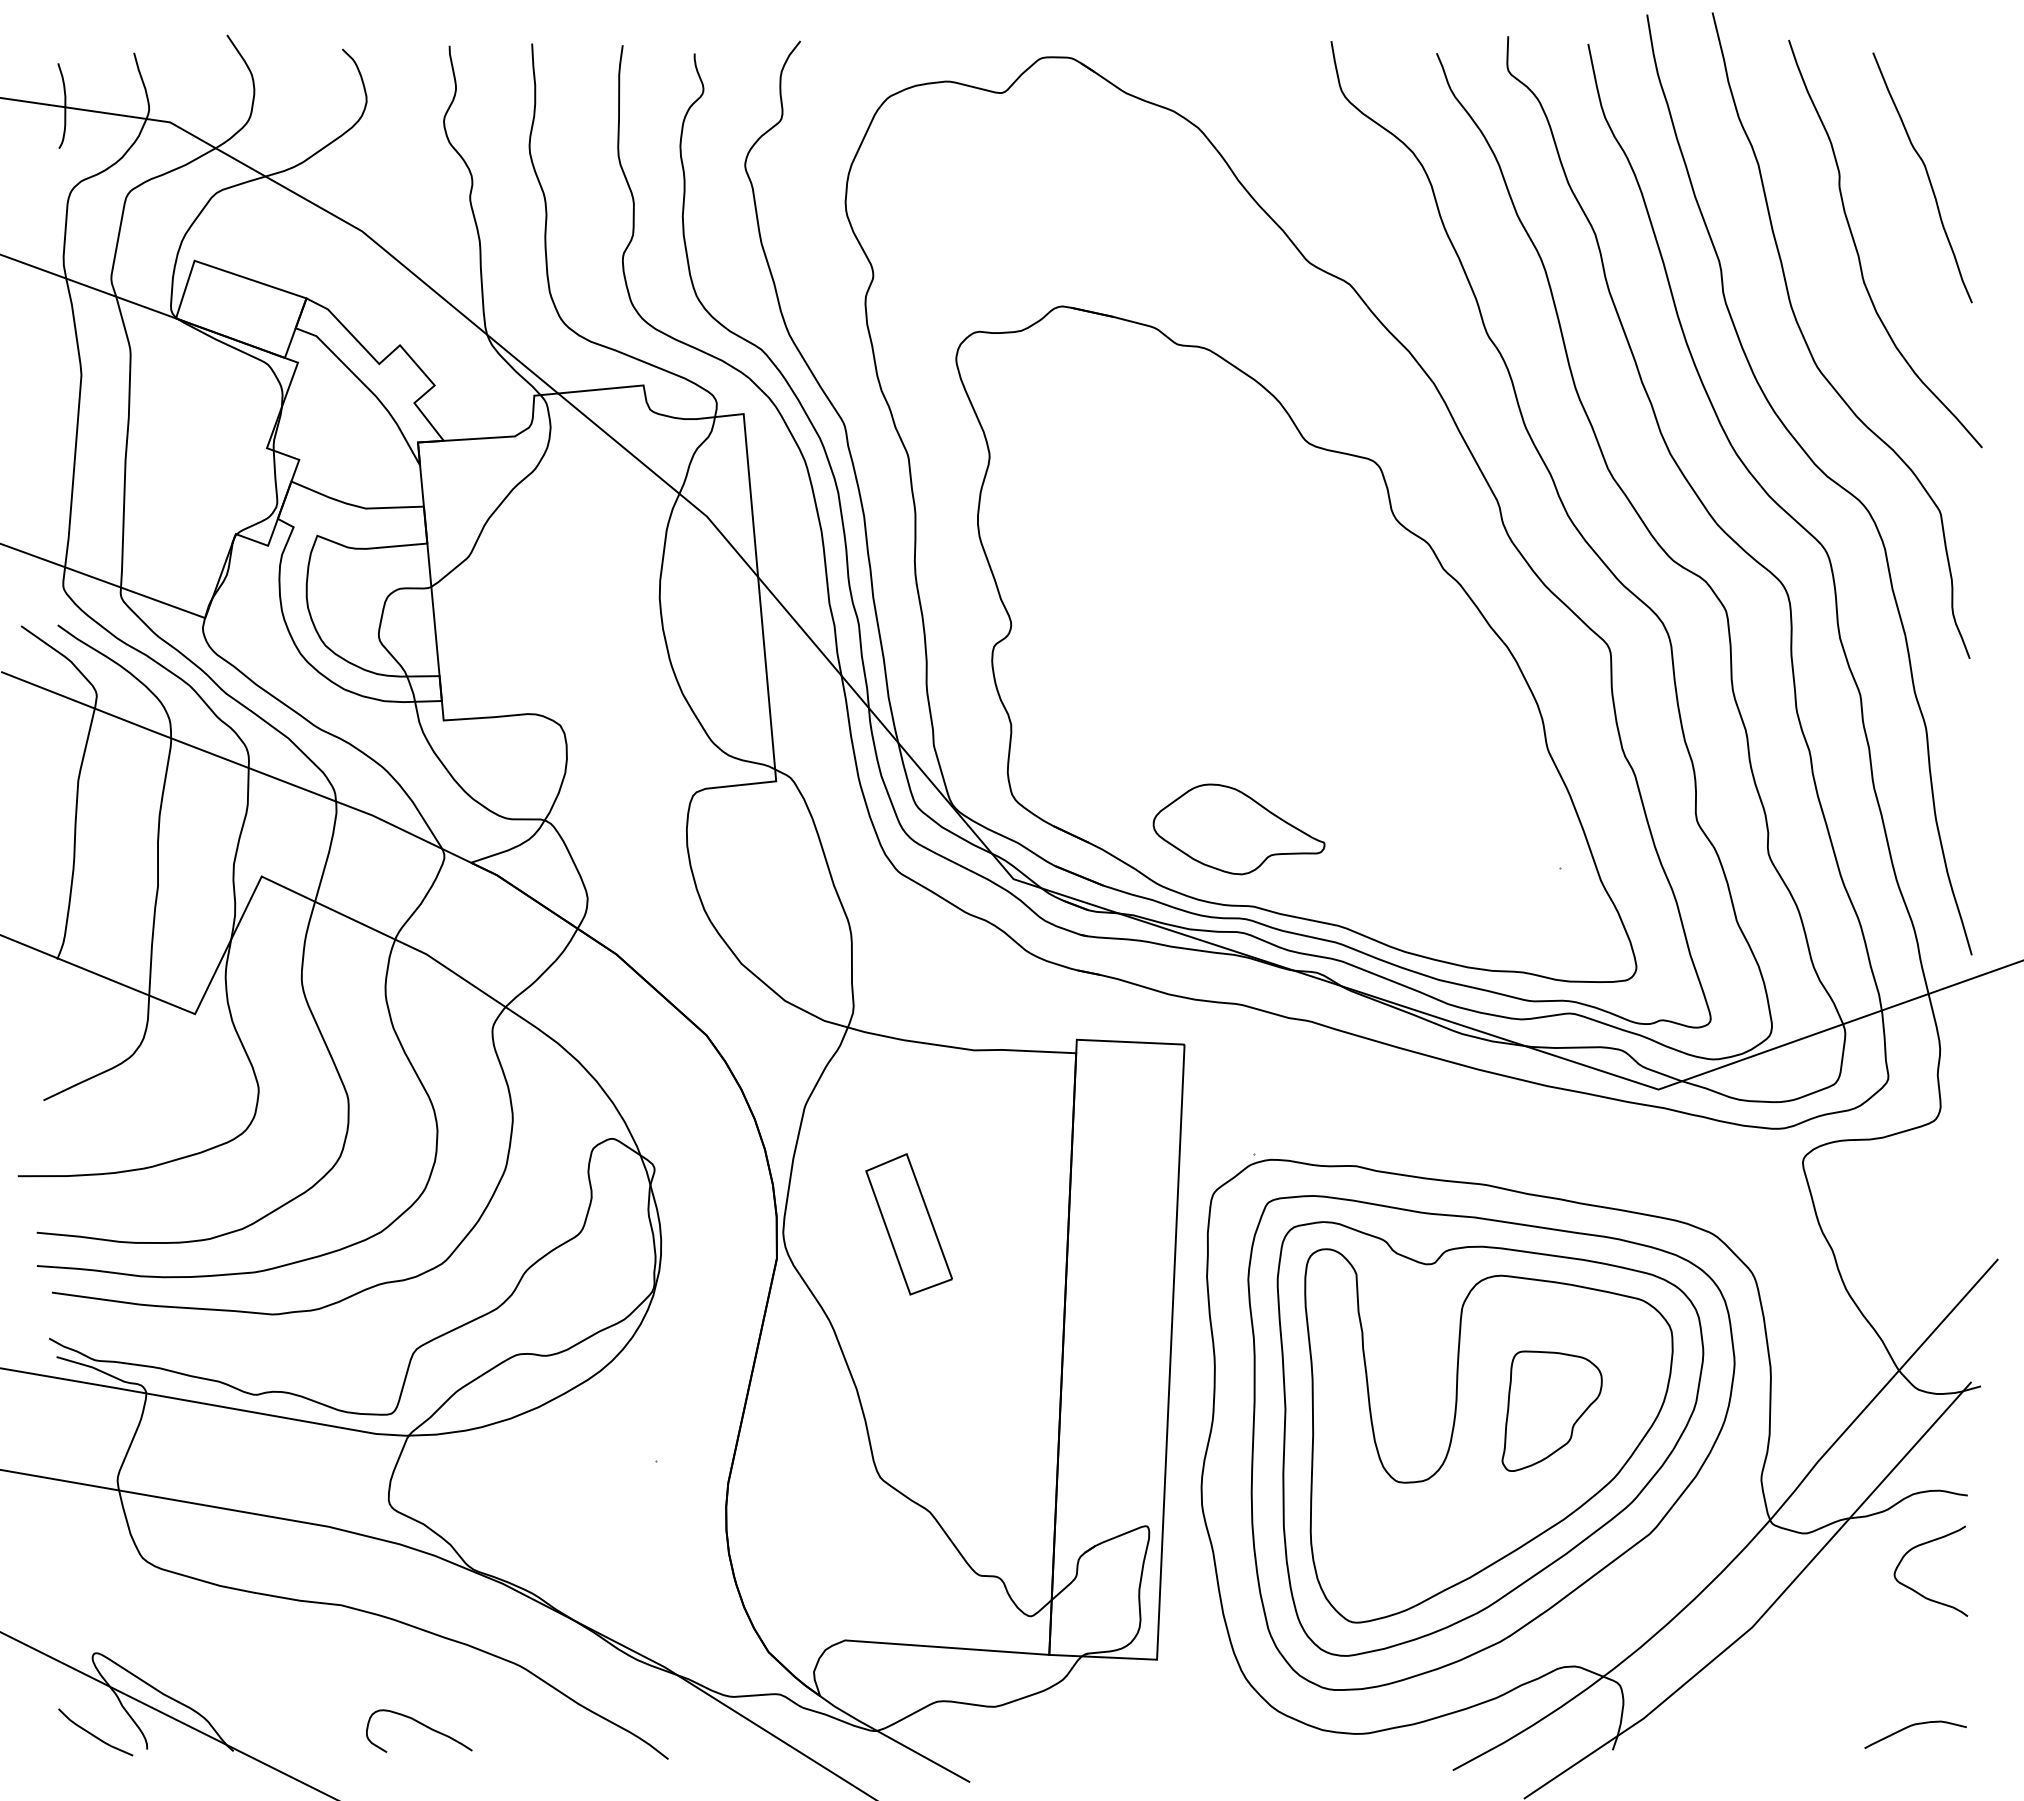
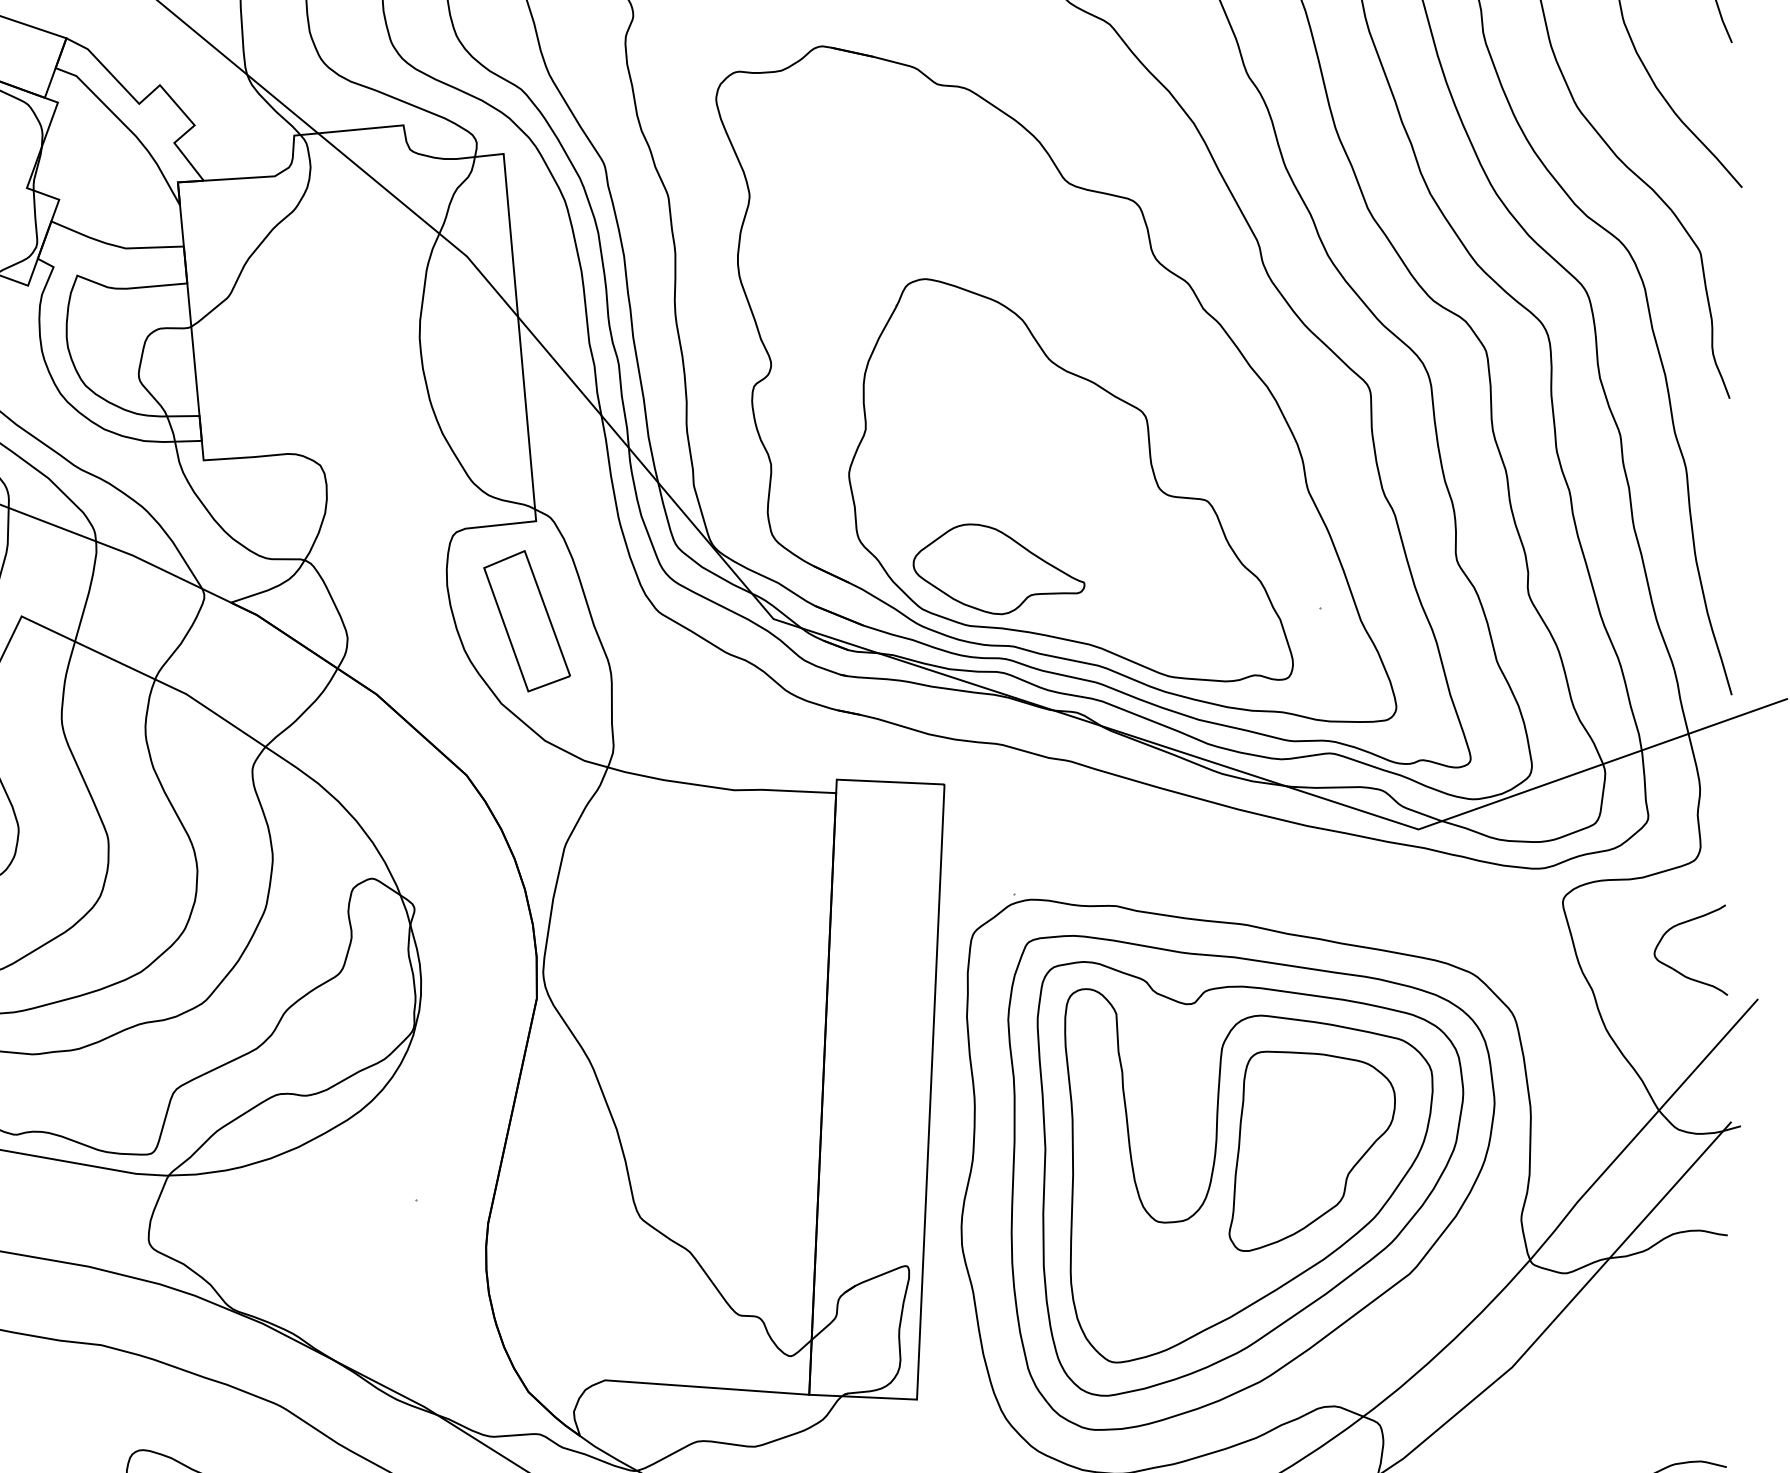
part: (1310, 740) -> (1070, 480), added
part: (908, 1224) -> (526, 621), moved
part: (1551, 1410) -> (1311, 1150), size x1.67
curve: (1917, 1591) -> (1677, 970), moved

